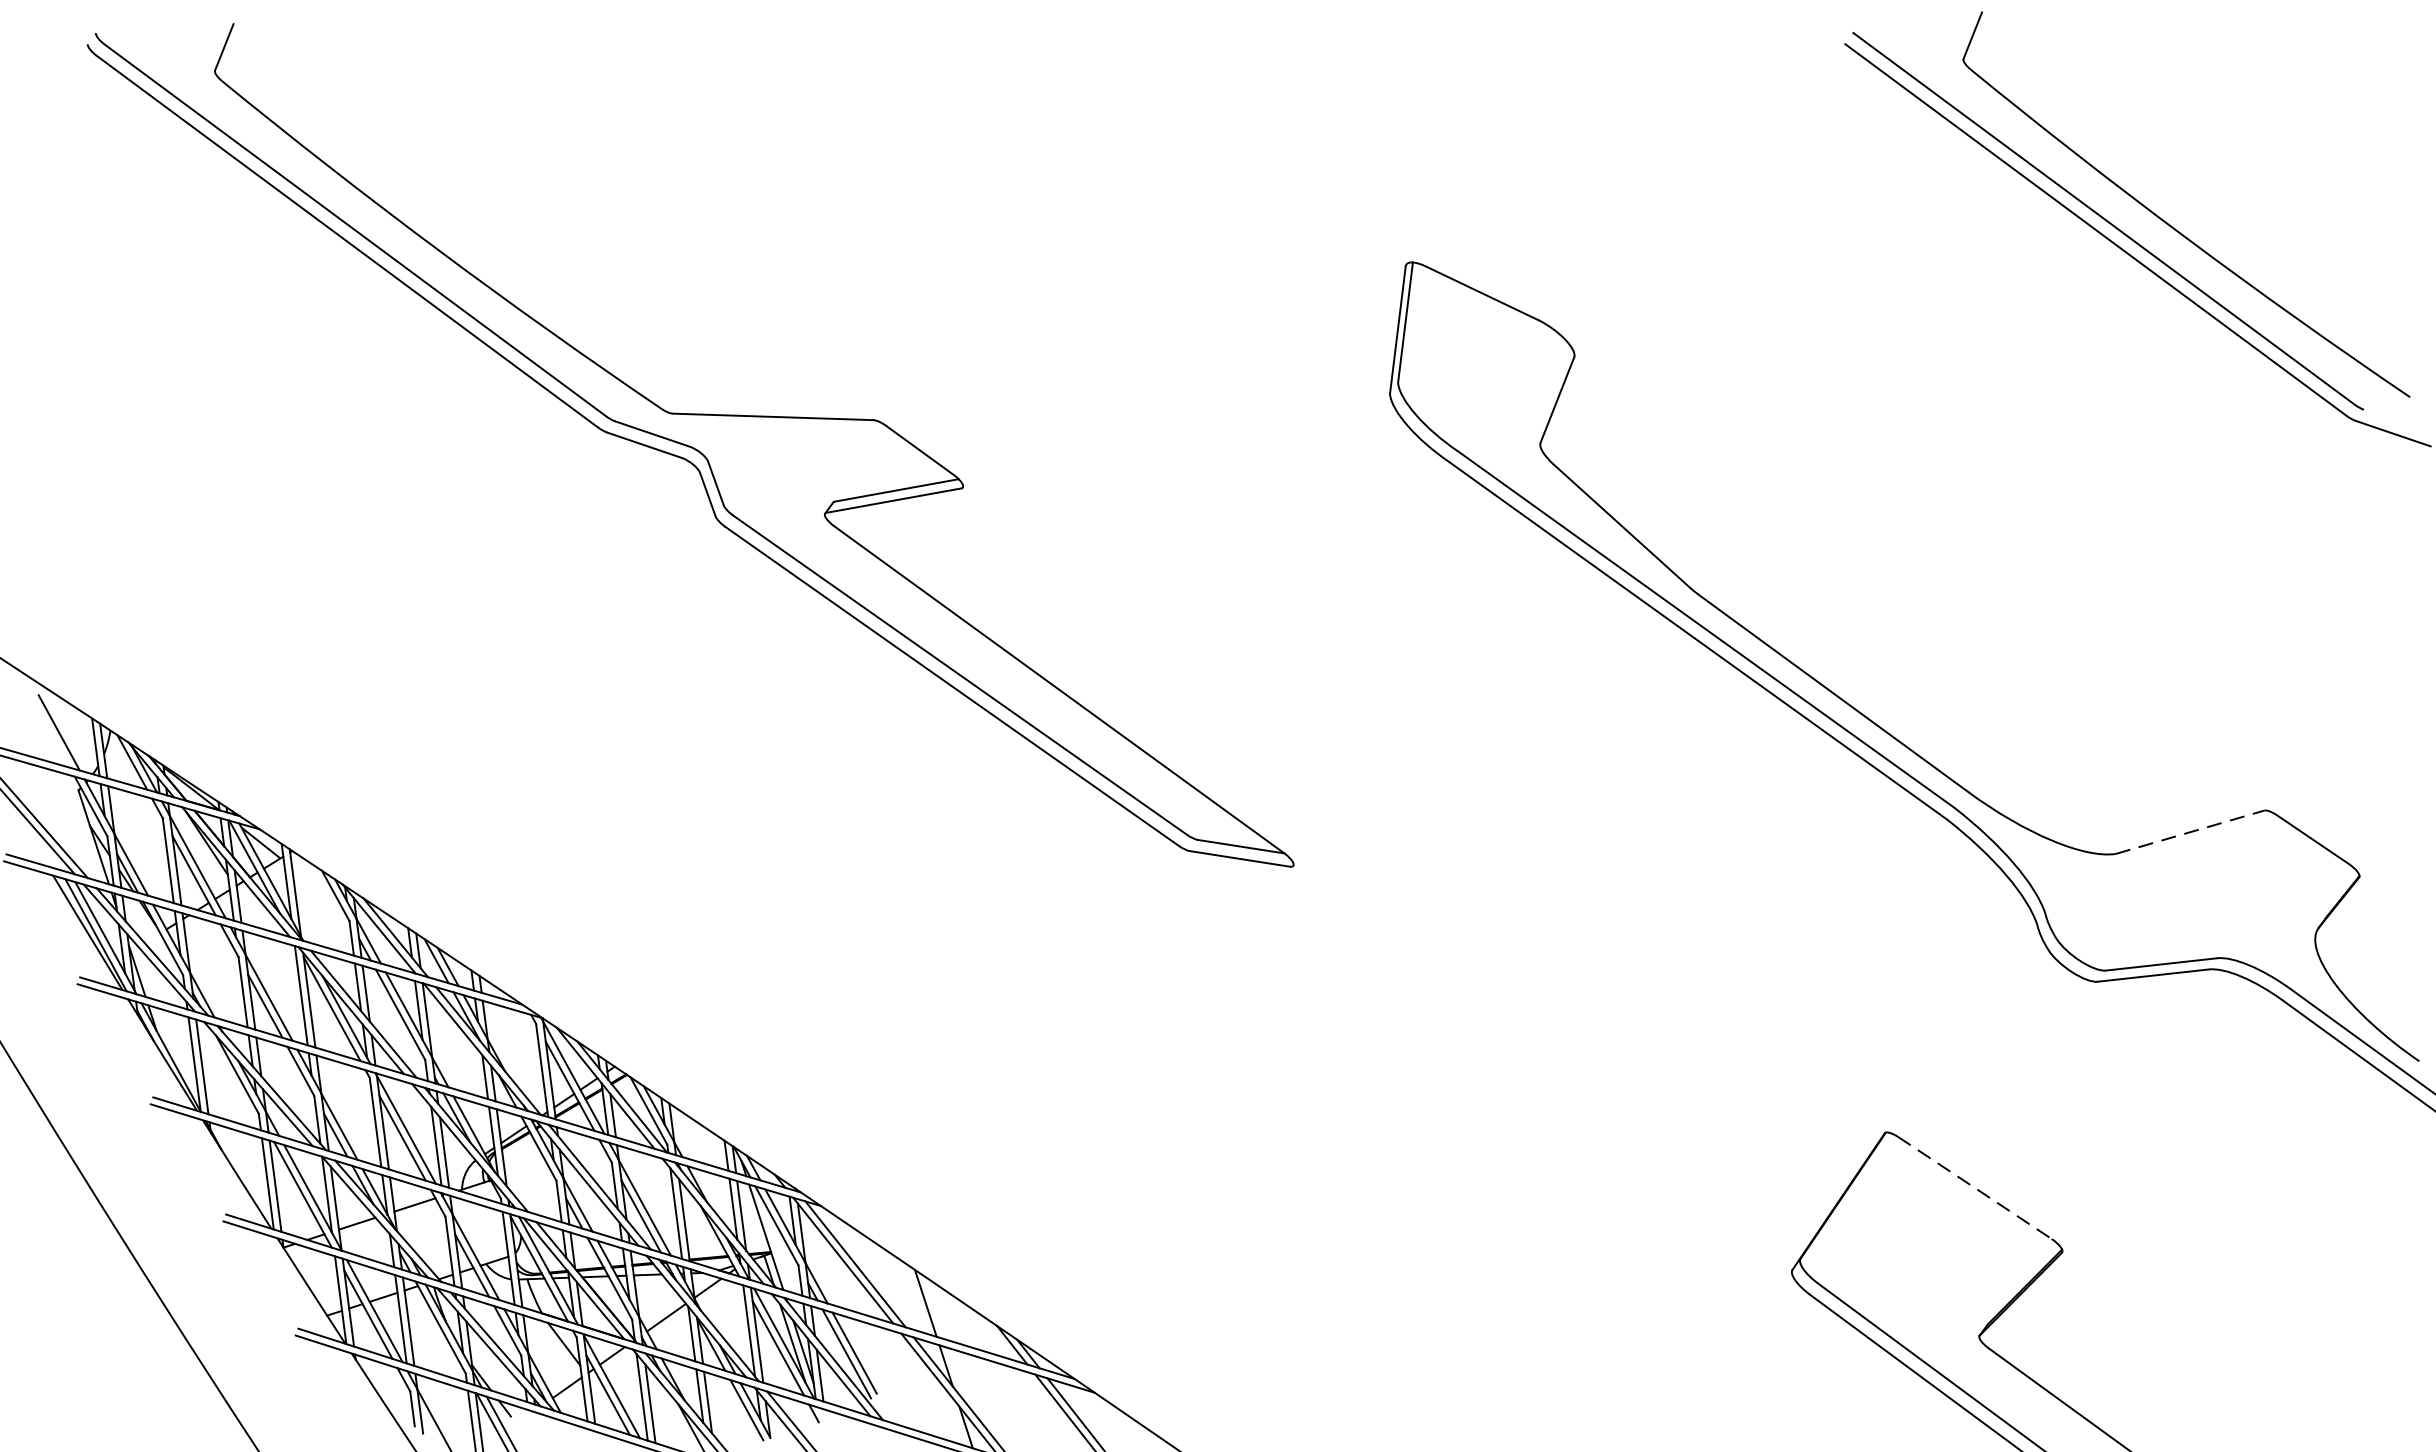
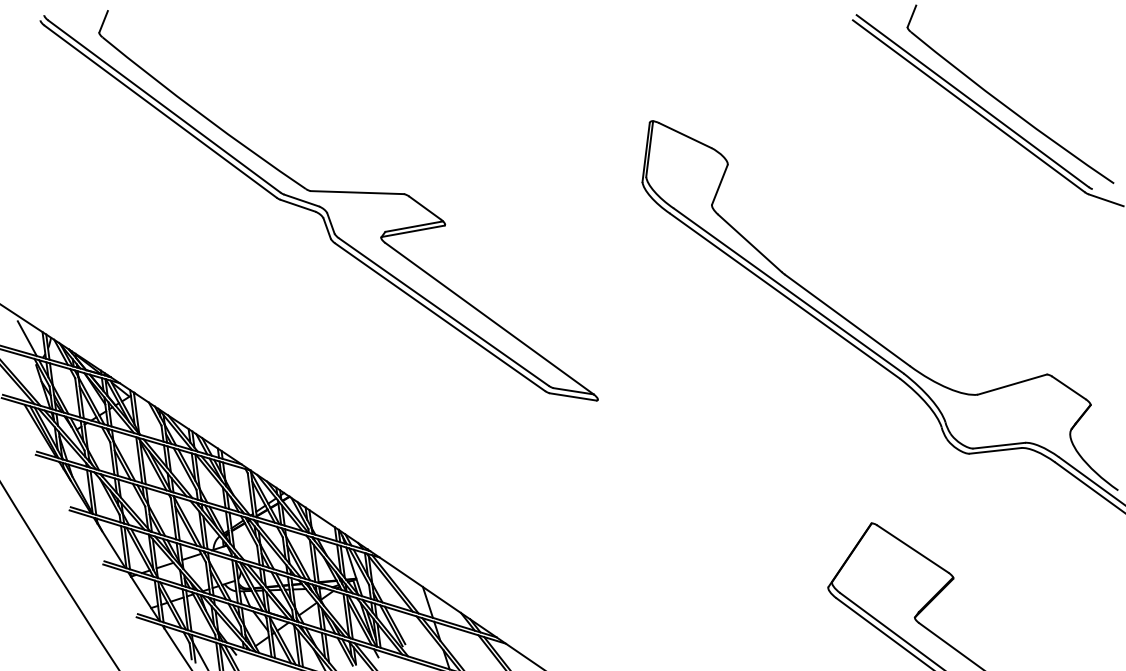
line: (2190, 831) -> (1012, 384), dashed -> solid
line: (1974, 1188) -> (912, 549), dashed -> solid

